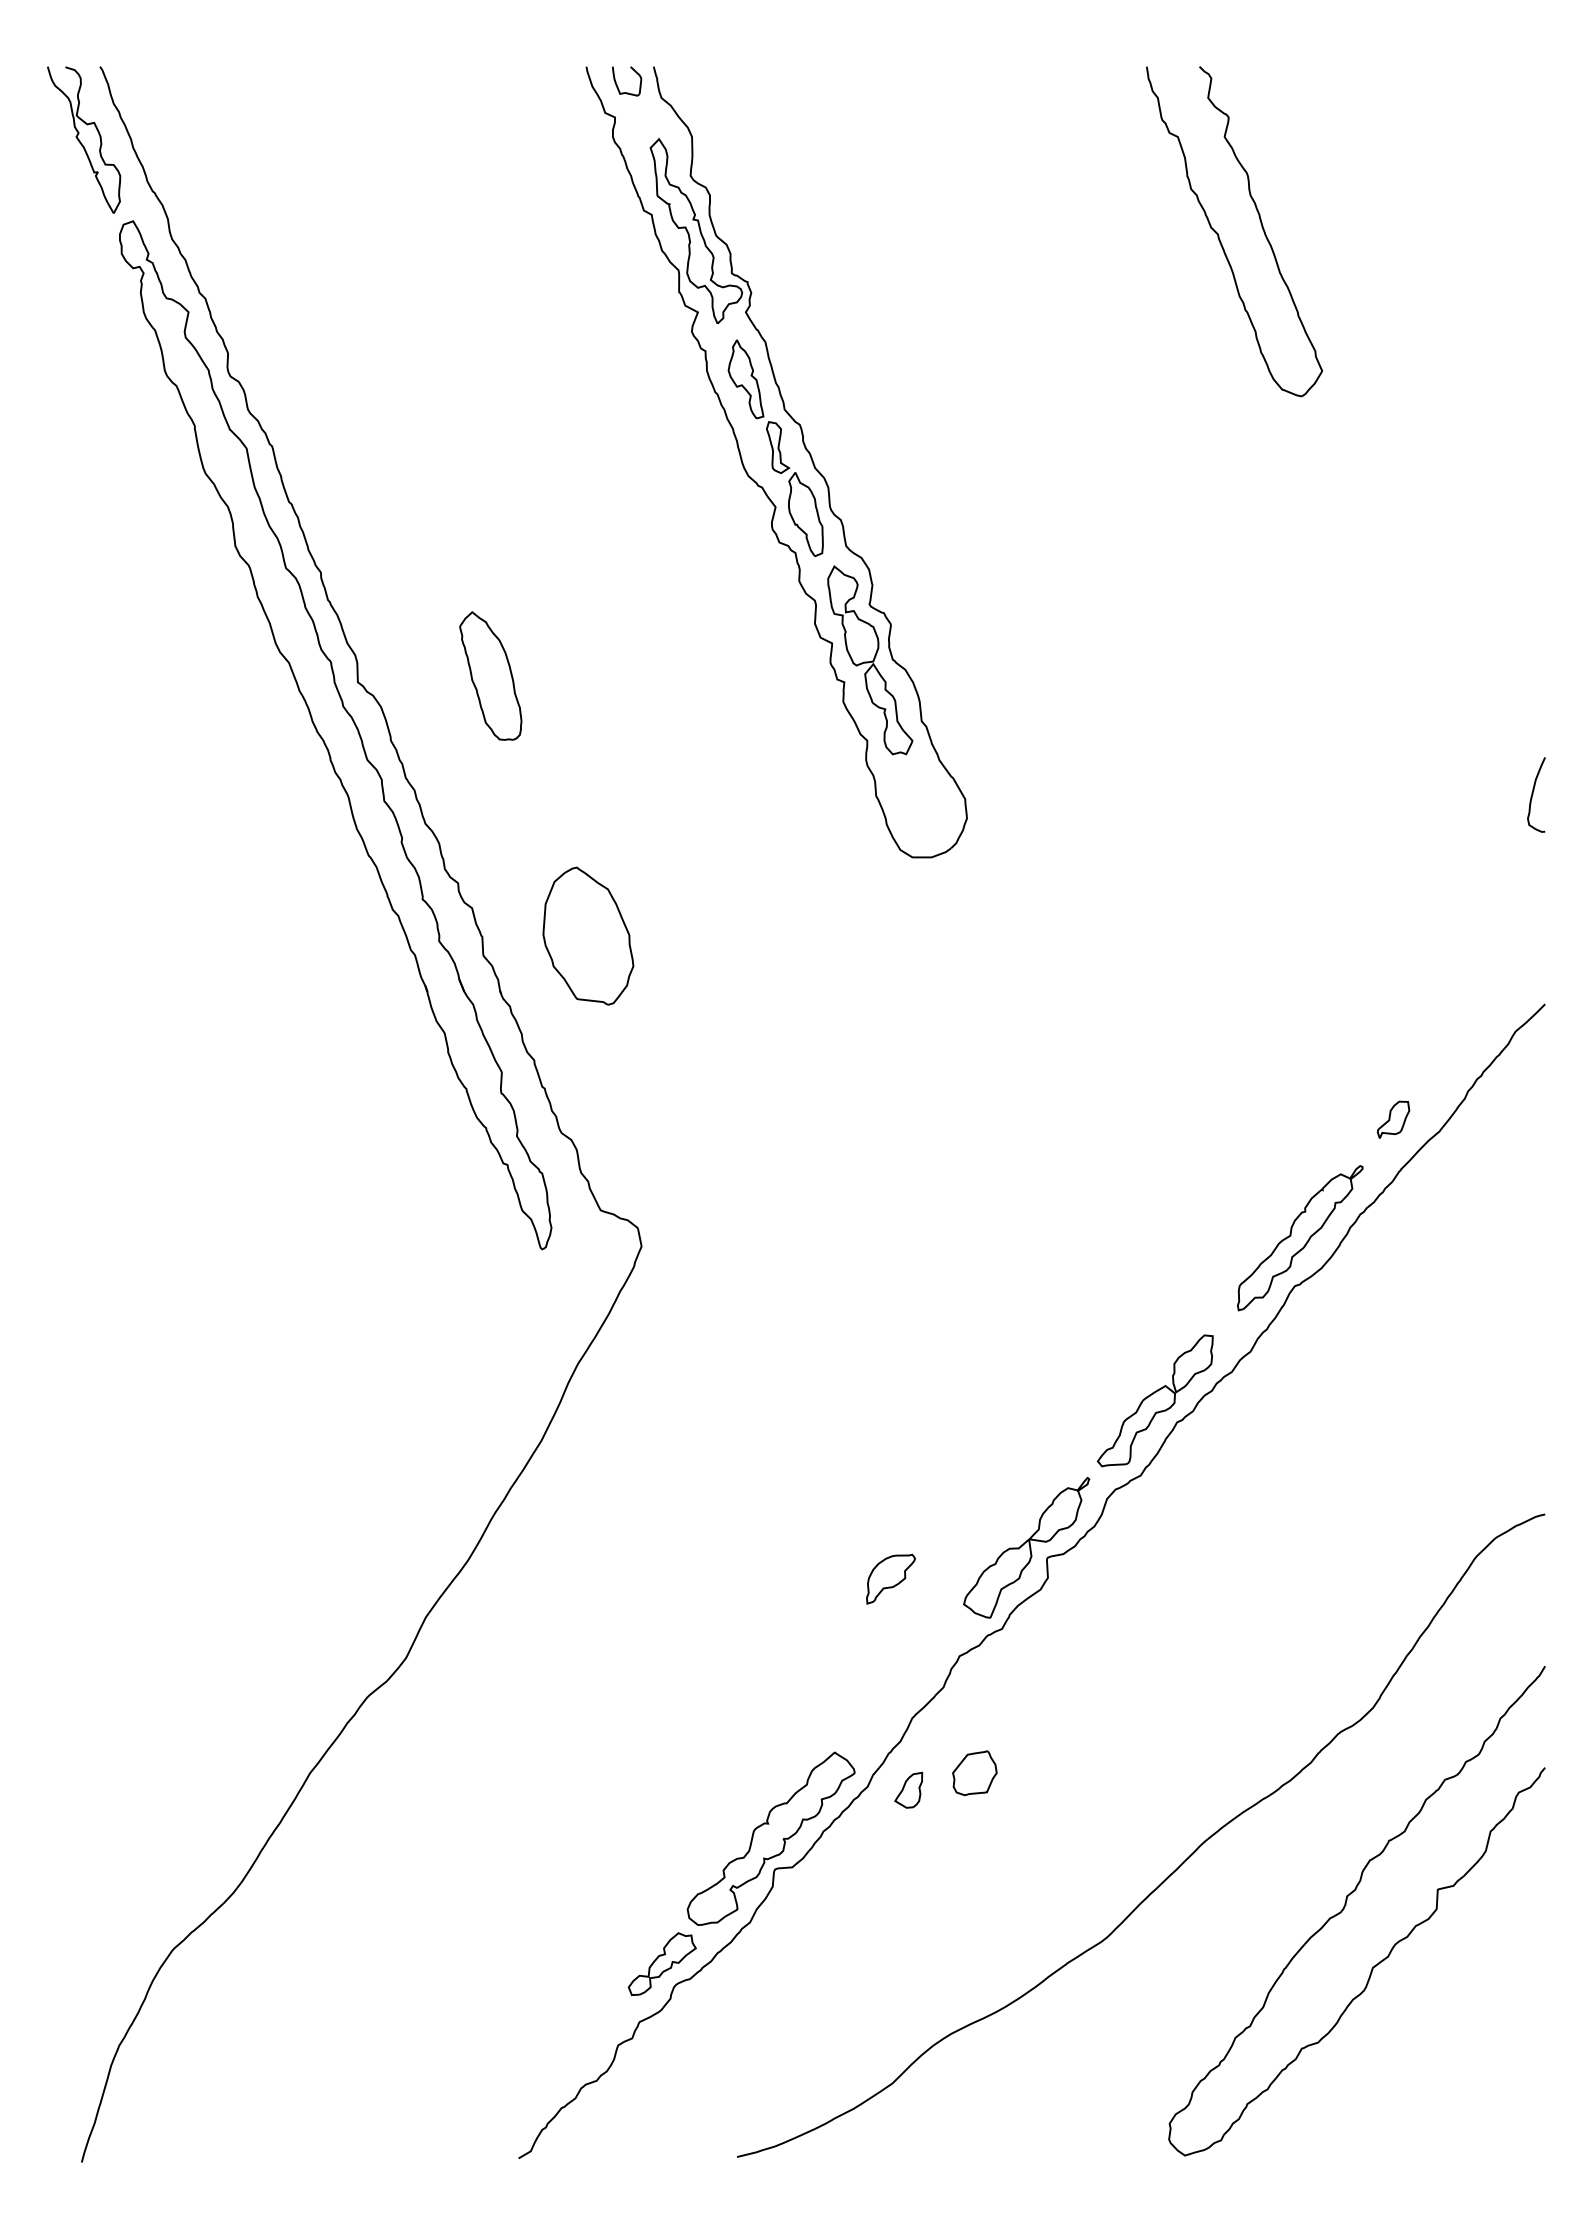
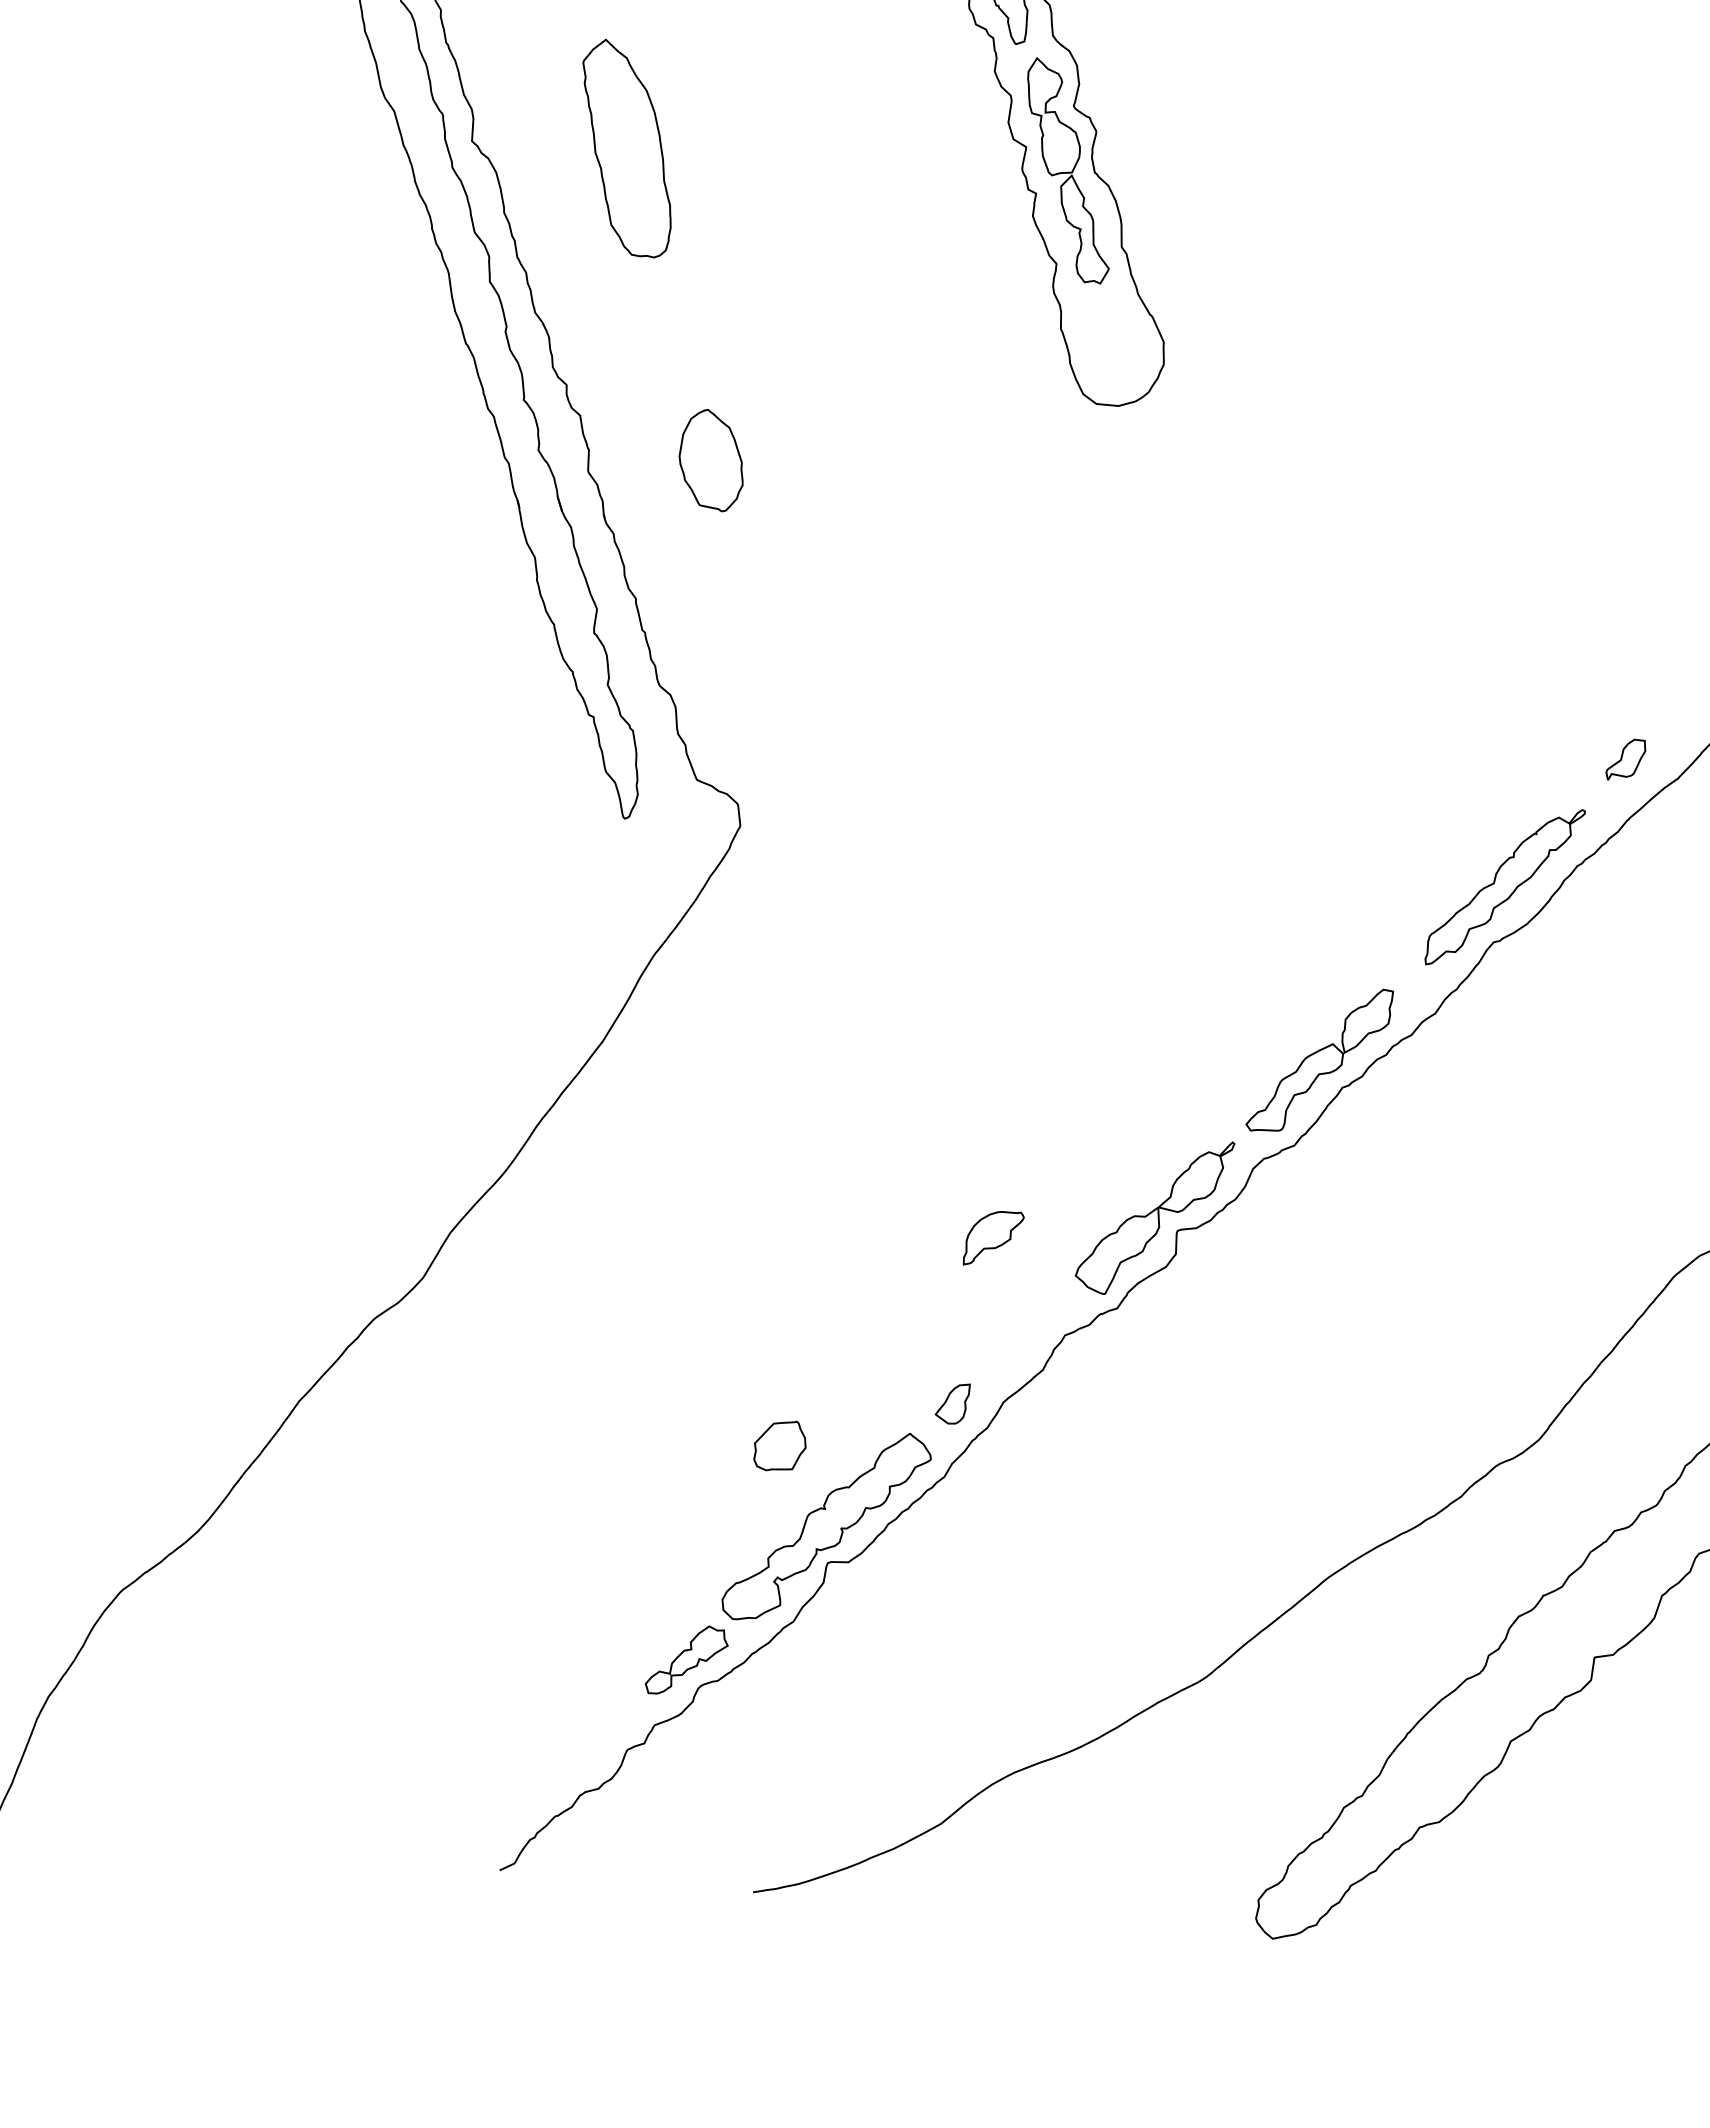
part: (490, 675) -> (626, 147), size x1.43
part: (588, 935) -> (712, 459), size x0.62
part: (974, 1773) -> (779, 1446), moved
part: (908, 1789) -> (952, 1402), moved

